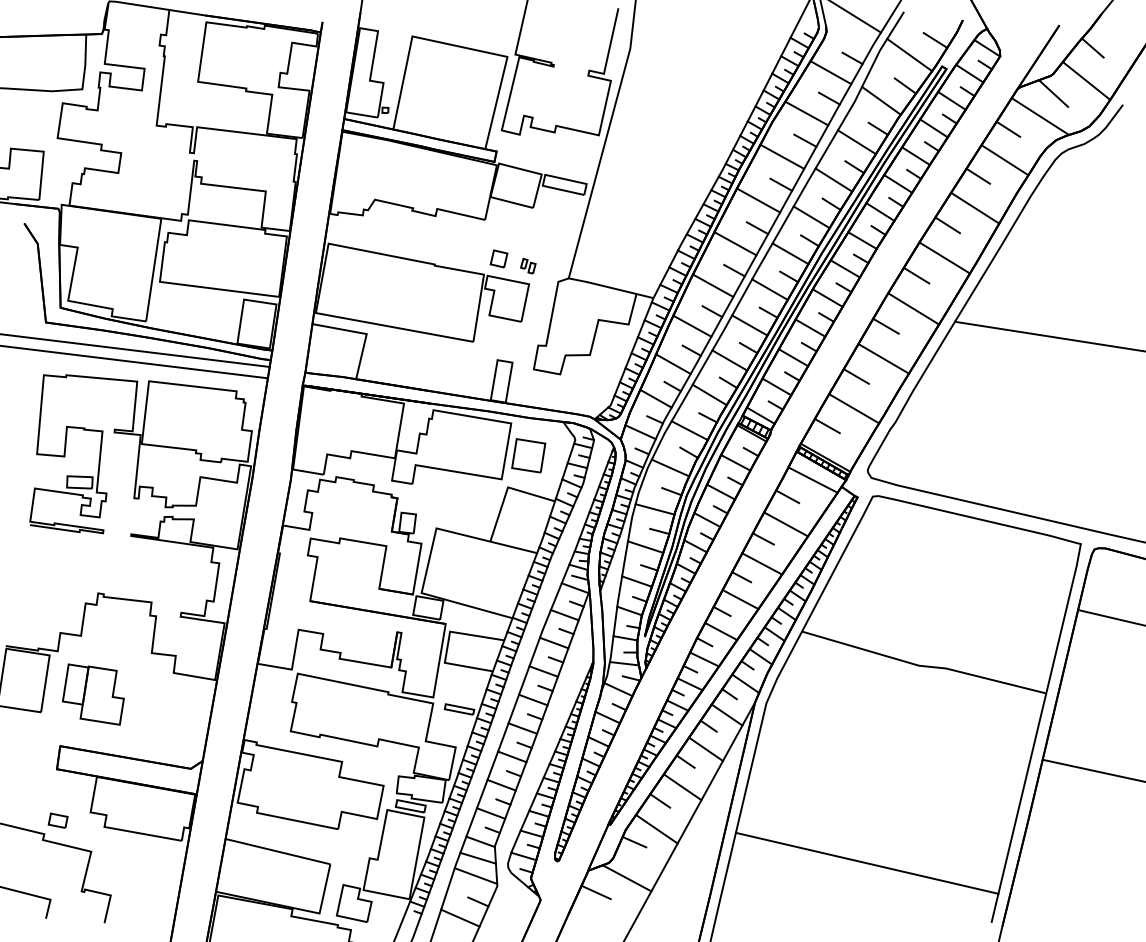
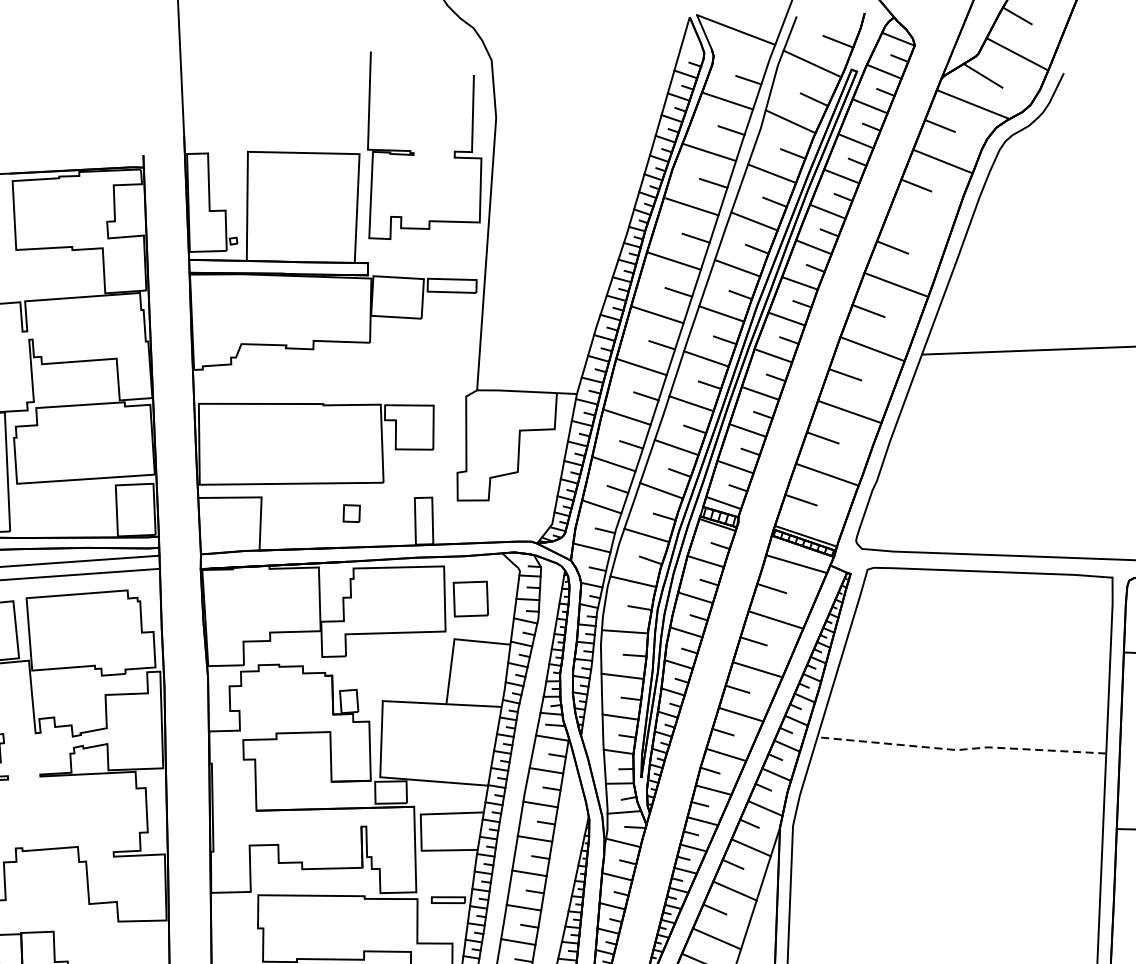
line: (975, 207) -> (920, 221), removed
part: (498, 258) -> (350, 513), moved
part: (528, 265) -> (428, 384), removed
line: (923, 666) -> (961, 750), solid -> dashed

